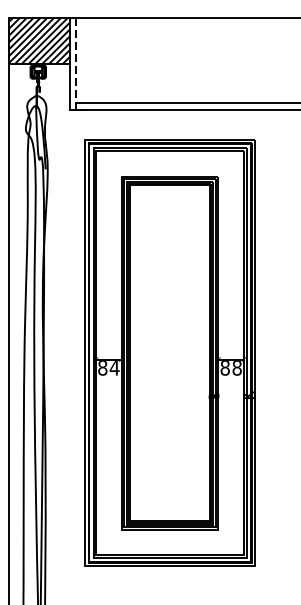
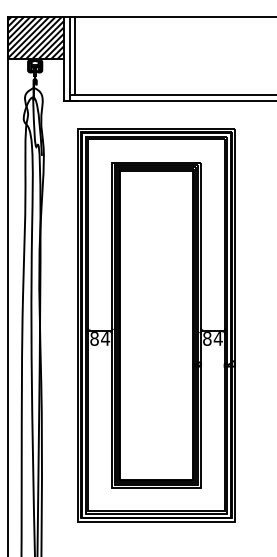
line: (82, 60) -> (75, 55), added
line: (75, 63) -> (69, 58), dashed -> solid
text: (236, 367) -> (217, 338), 88 -> 84

